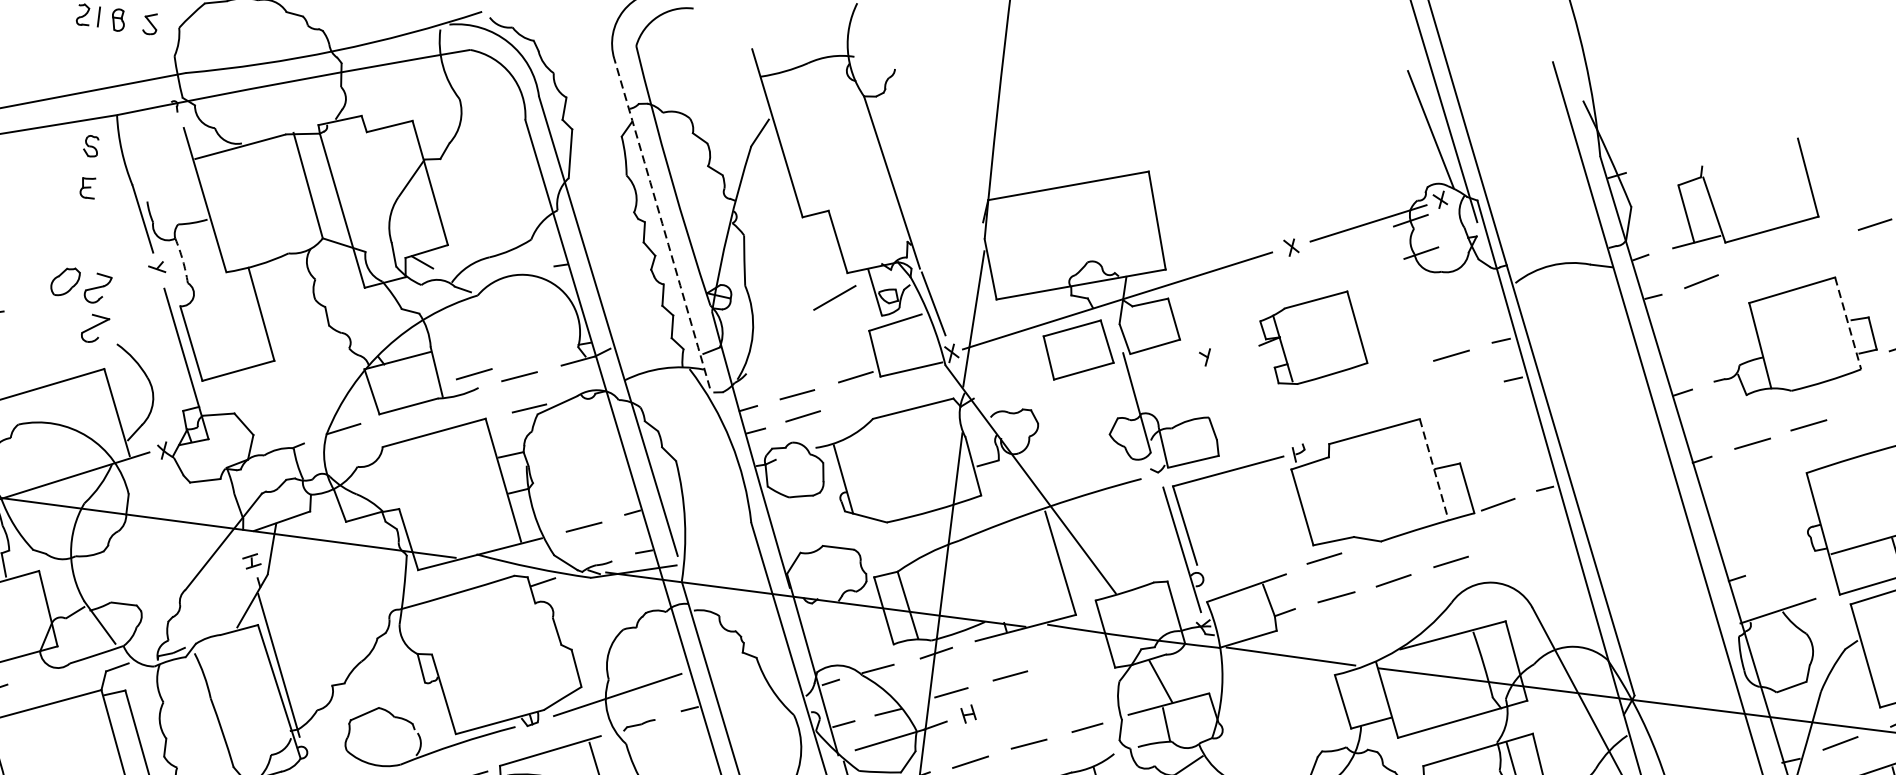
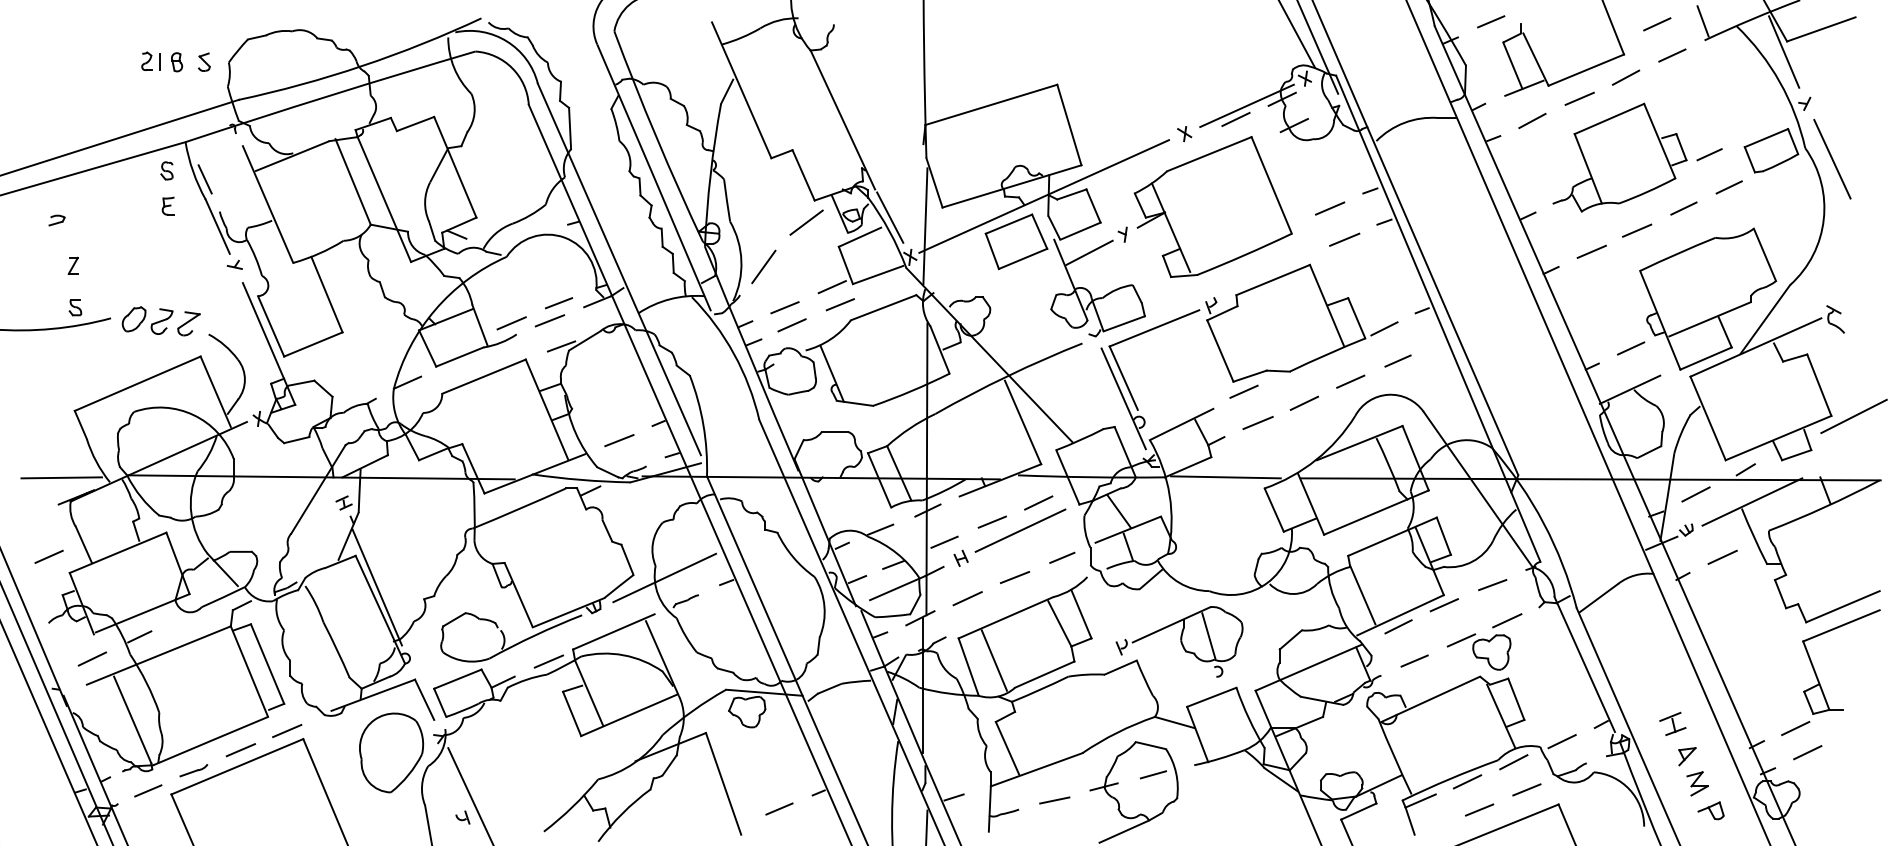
line: (1667, 159) -> (1491, 21), added
line: (134, 161) -> (204, 179), added
line: (1862, 186) -> (1657, 24), added
arc: (662, 223) -> (654, 177), dashed -> solid
line: (1353, 237) -> (1235, 119), added
line: (1816, 243) -> (1625, 77), added
arc: (182, 260) -> (255, 257), dashed -> solid
line: (1759, 261) -> (1579, 98), added
part: (80, 285) -> (147, 320), moved
line: (1847, 323) -> (1659, 141), dashed -> solid
part: (1313, 337) -> (1212, 207), size x1.67
line: (777, 343) -> (763, 266), added
line: (532, 357) -> (558, 303), added
line: (1162, 373) -> (1089, 252), added
line: (1463, 394) -> (1344, 239), added
line: (861, 398) -> (839, 304), added
line: (1866, 405) -> (1683, 208), added
line: (1434, 470) -> (1327, 306), dashed -> solid
line: (1509, 543) -> (1397, 360), added
line: (1785, 562) -> (1631, 348), added
line: (1067, 659) -> (1038, 502), added
line: (1042, 689) -> (1020, 530), added

